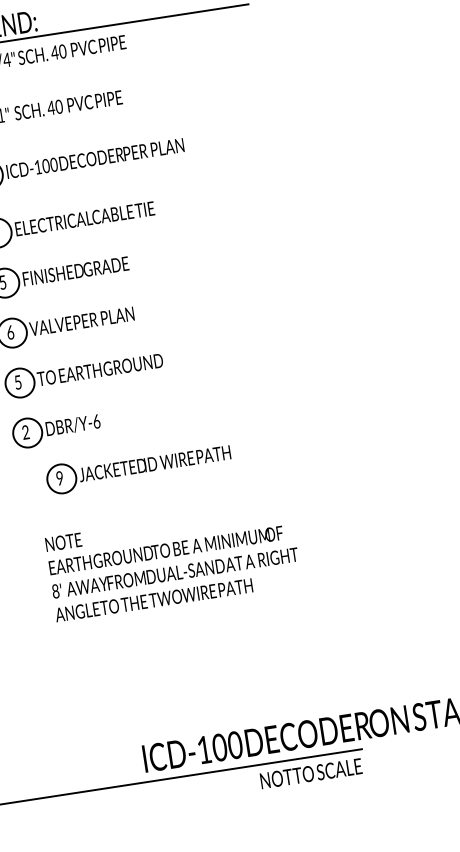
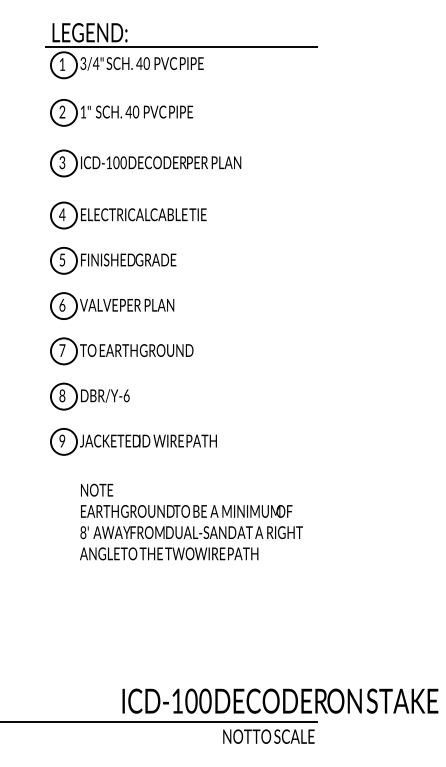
text: (18, 382) -> (62, 350), 5 -> 7
text: (26, 433) -> (62, 396), 2 -> 8
part: (138, 466) -> (133, 441), moved
text: (173, 560) -> (191, 521), moved

